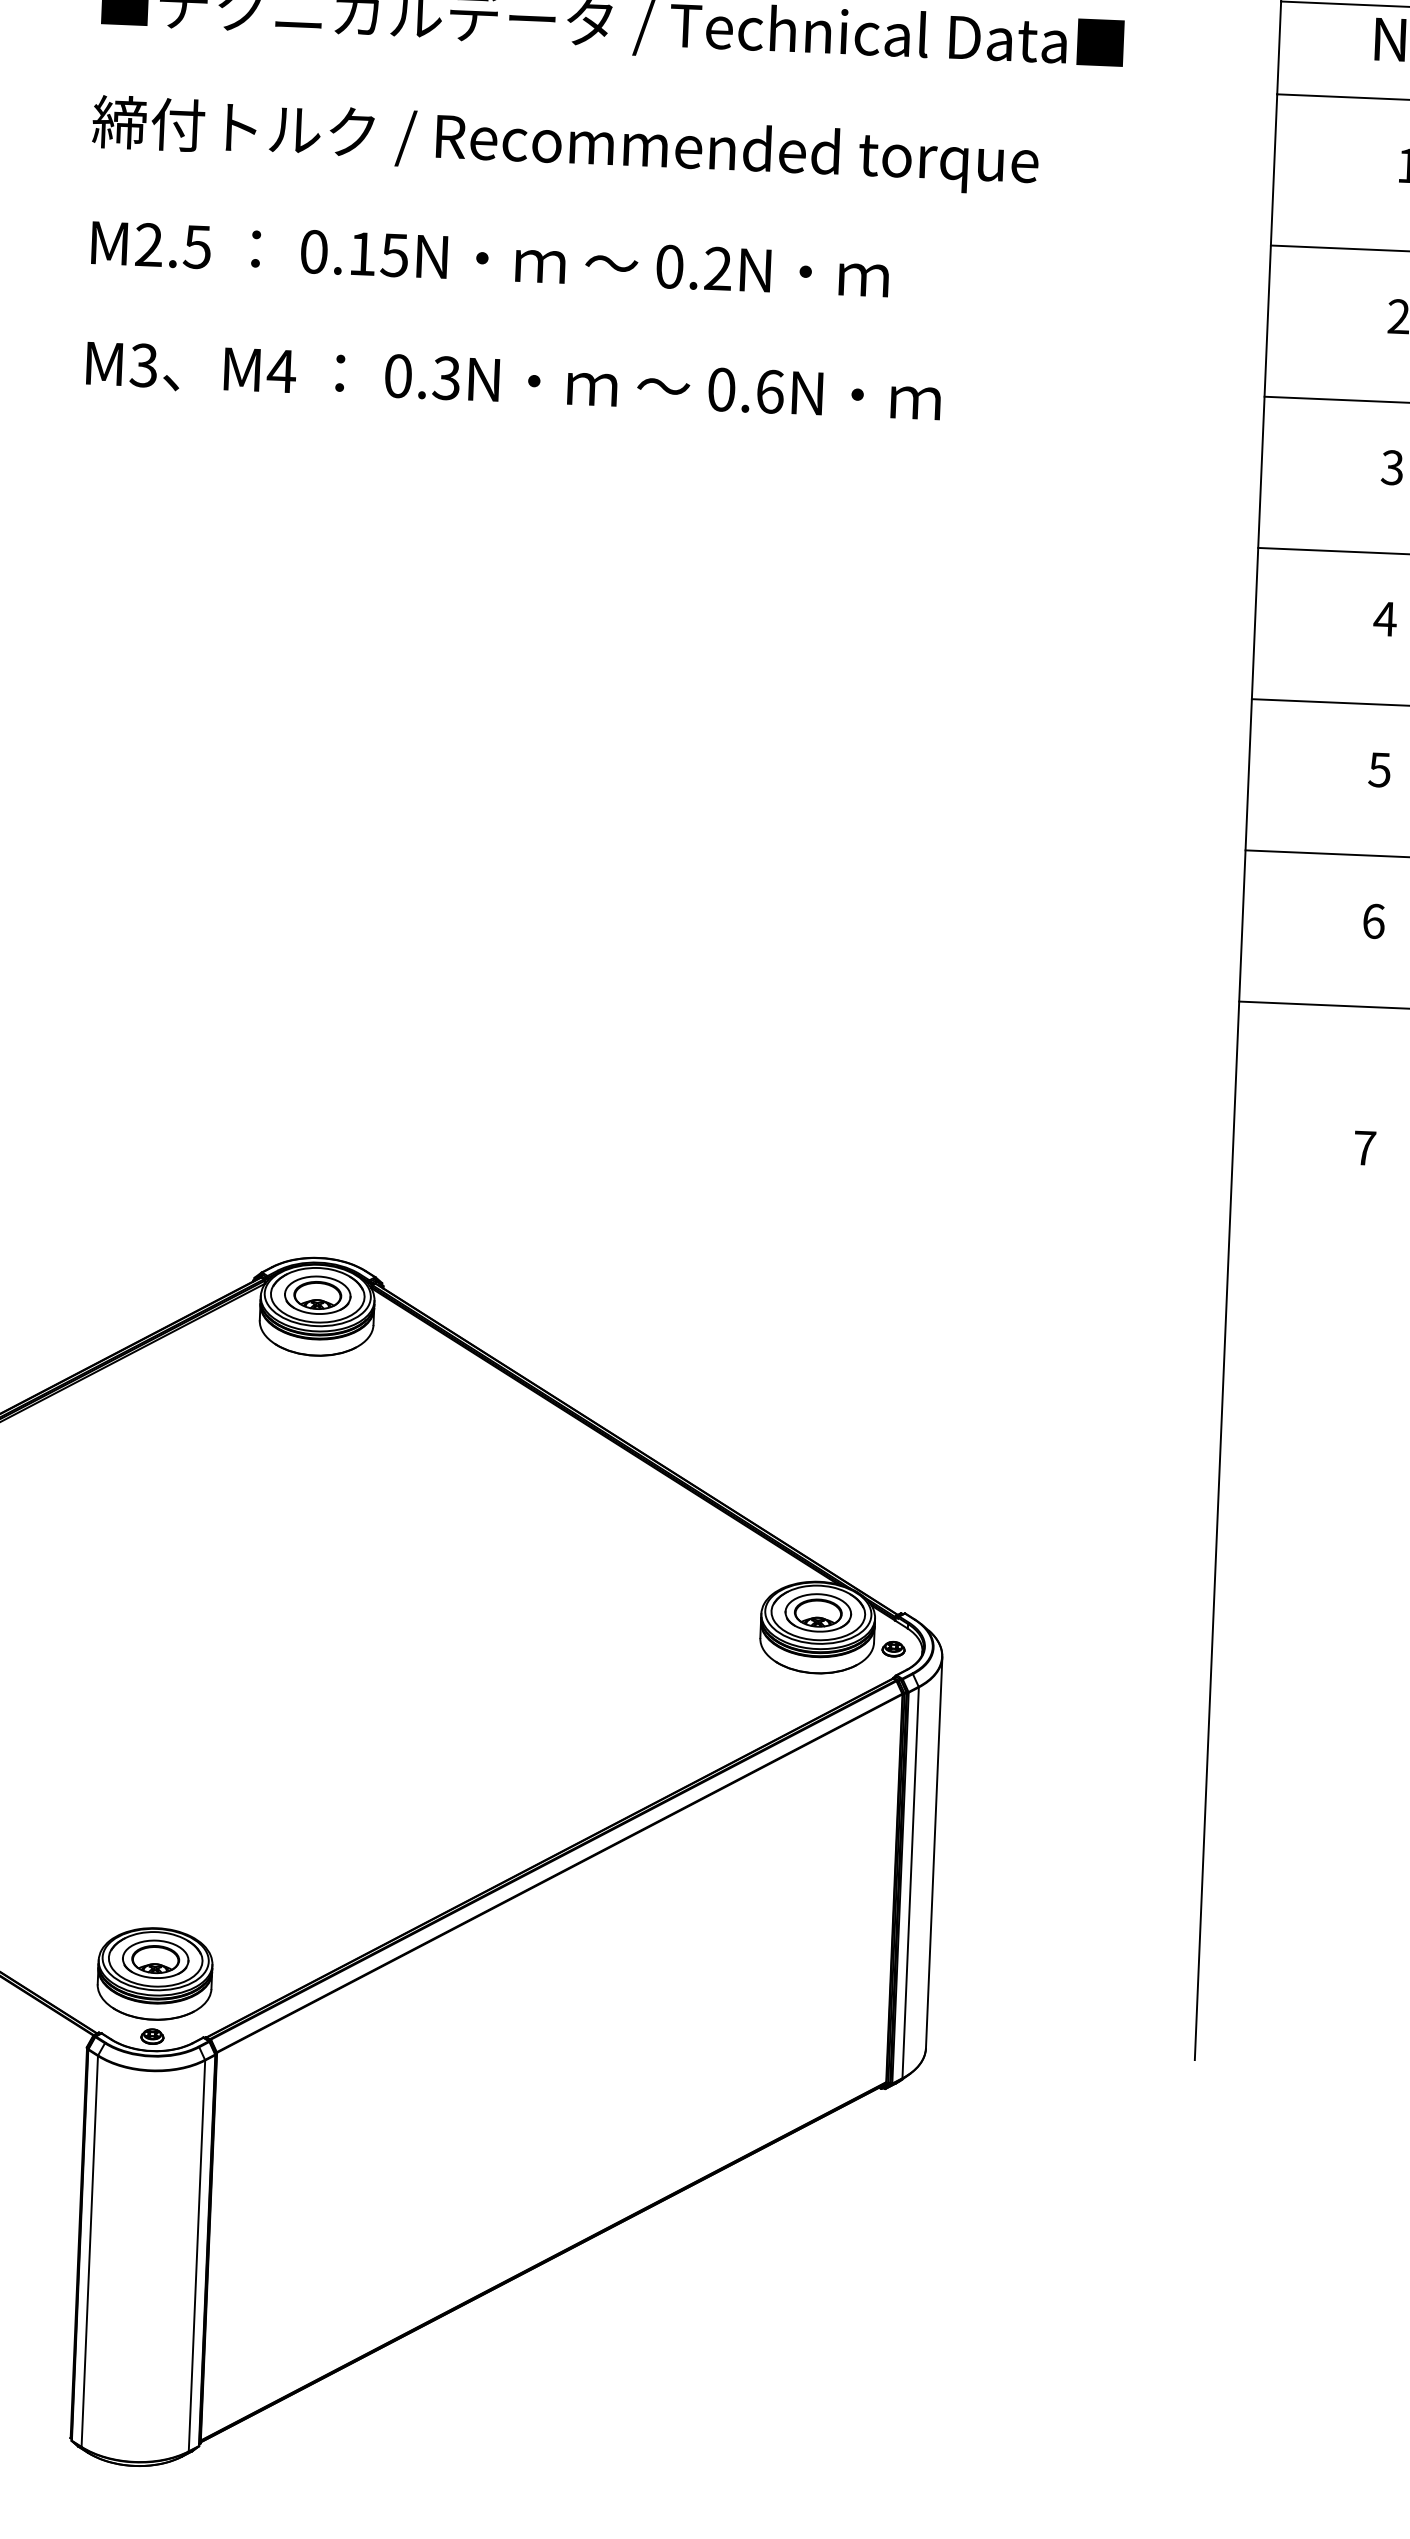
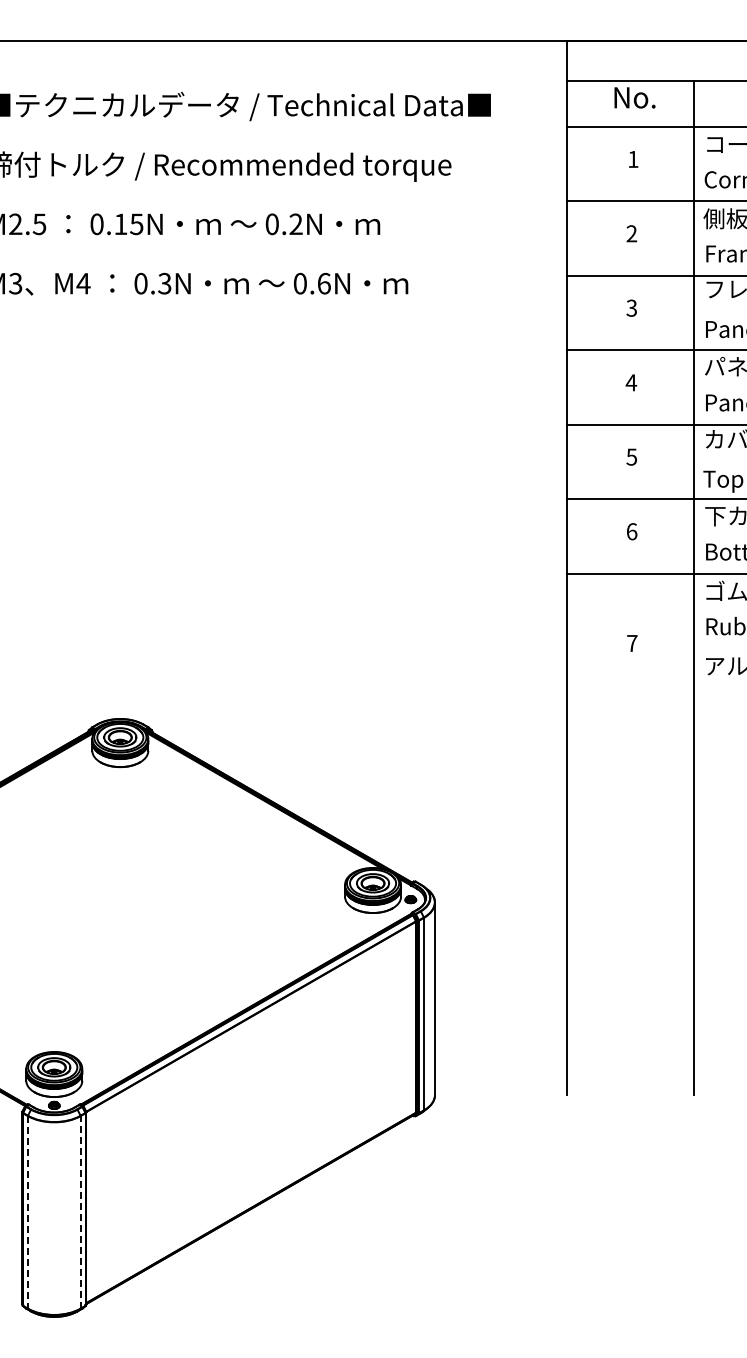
line: (88, 2251) -> (27, 1212), solid -> dashed
line: (196, 2254) -> (80, 1211), solid -> dashed

